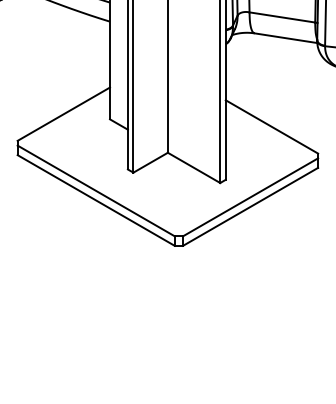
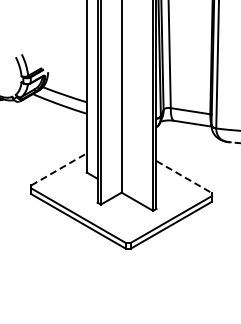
line: (64, 114) -> (59, 169), solid -> dashed
line: (272, 127) -> (184, 177), solid -> dashed

